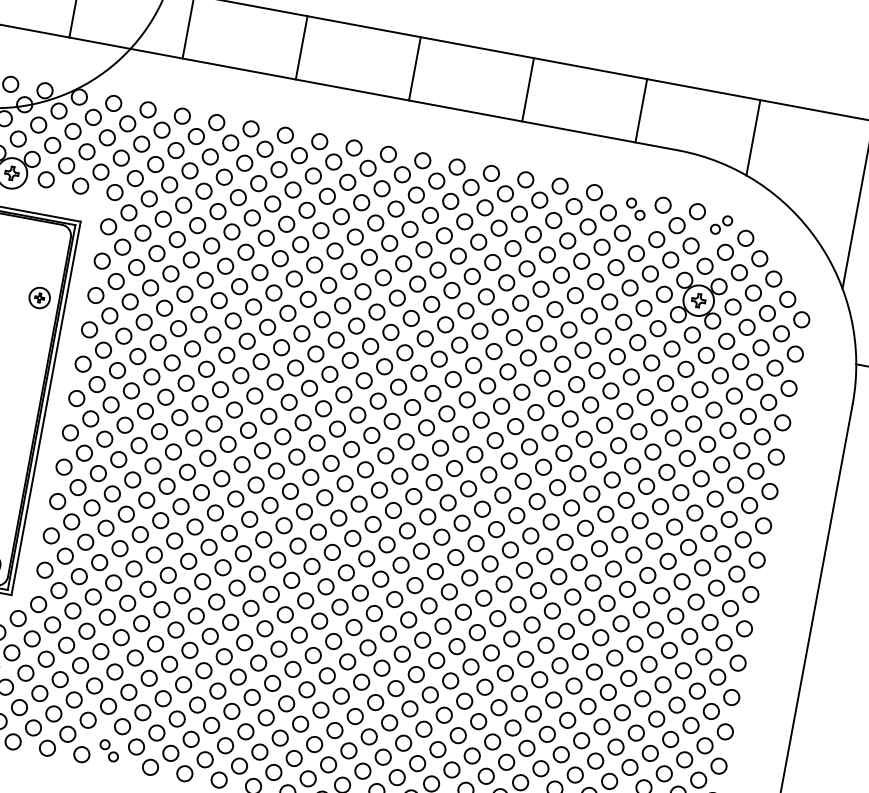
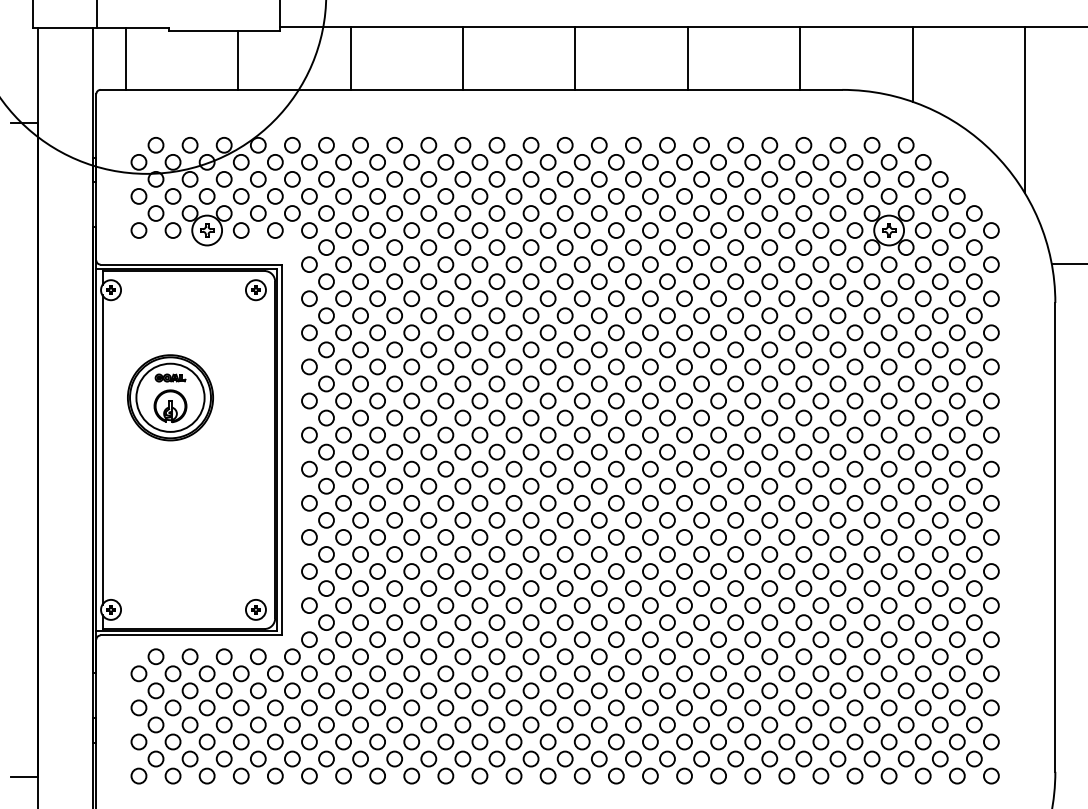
part: (635, 208) -> (812, 153), size x1.67
part: (721, 224) -> (897, 153), size x1.67
part: (39, 298) -> (255, 290), moved
part: (109, 750) -> (403, 767), size x1.67

